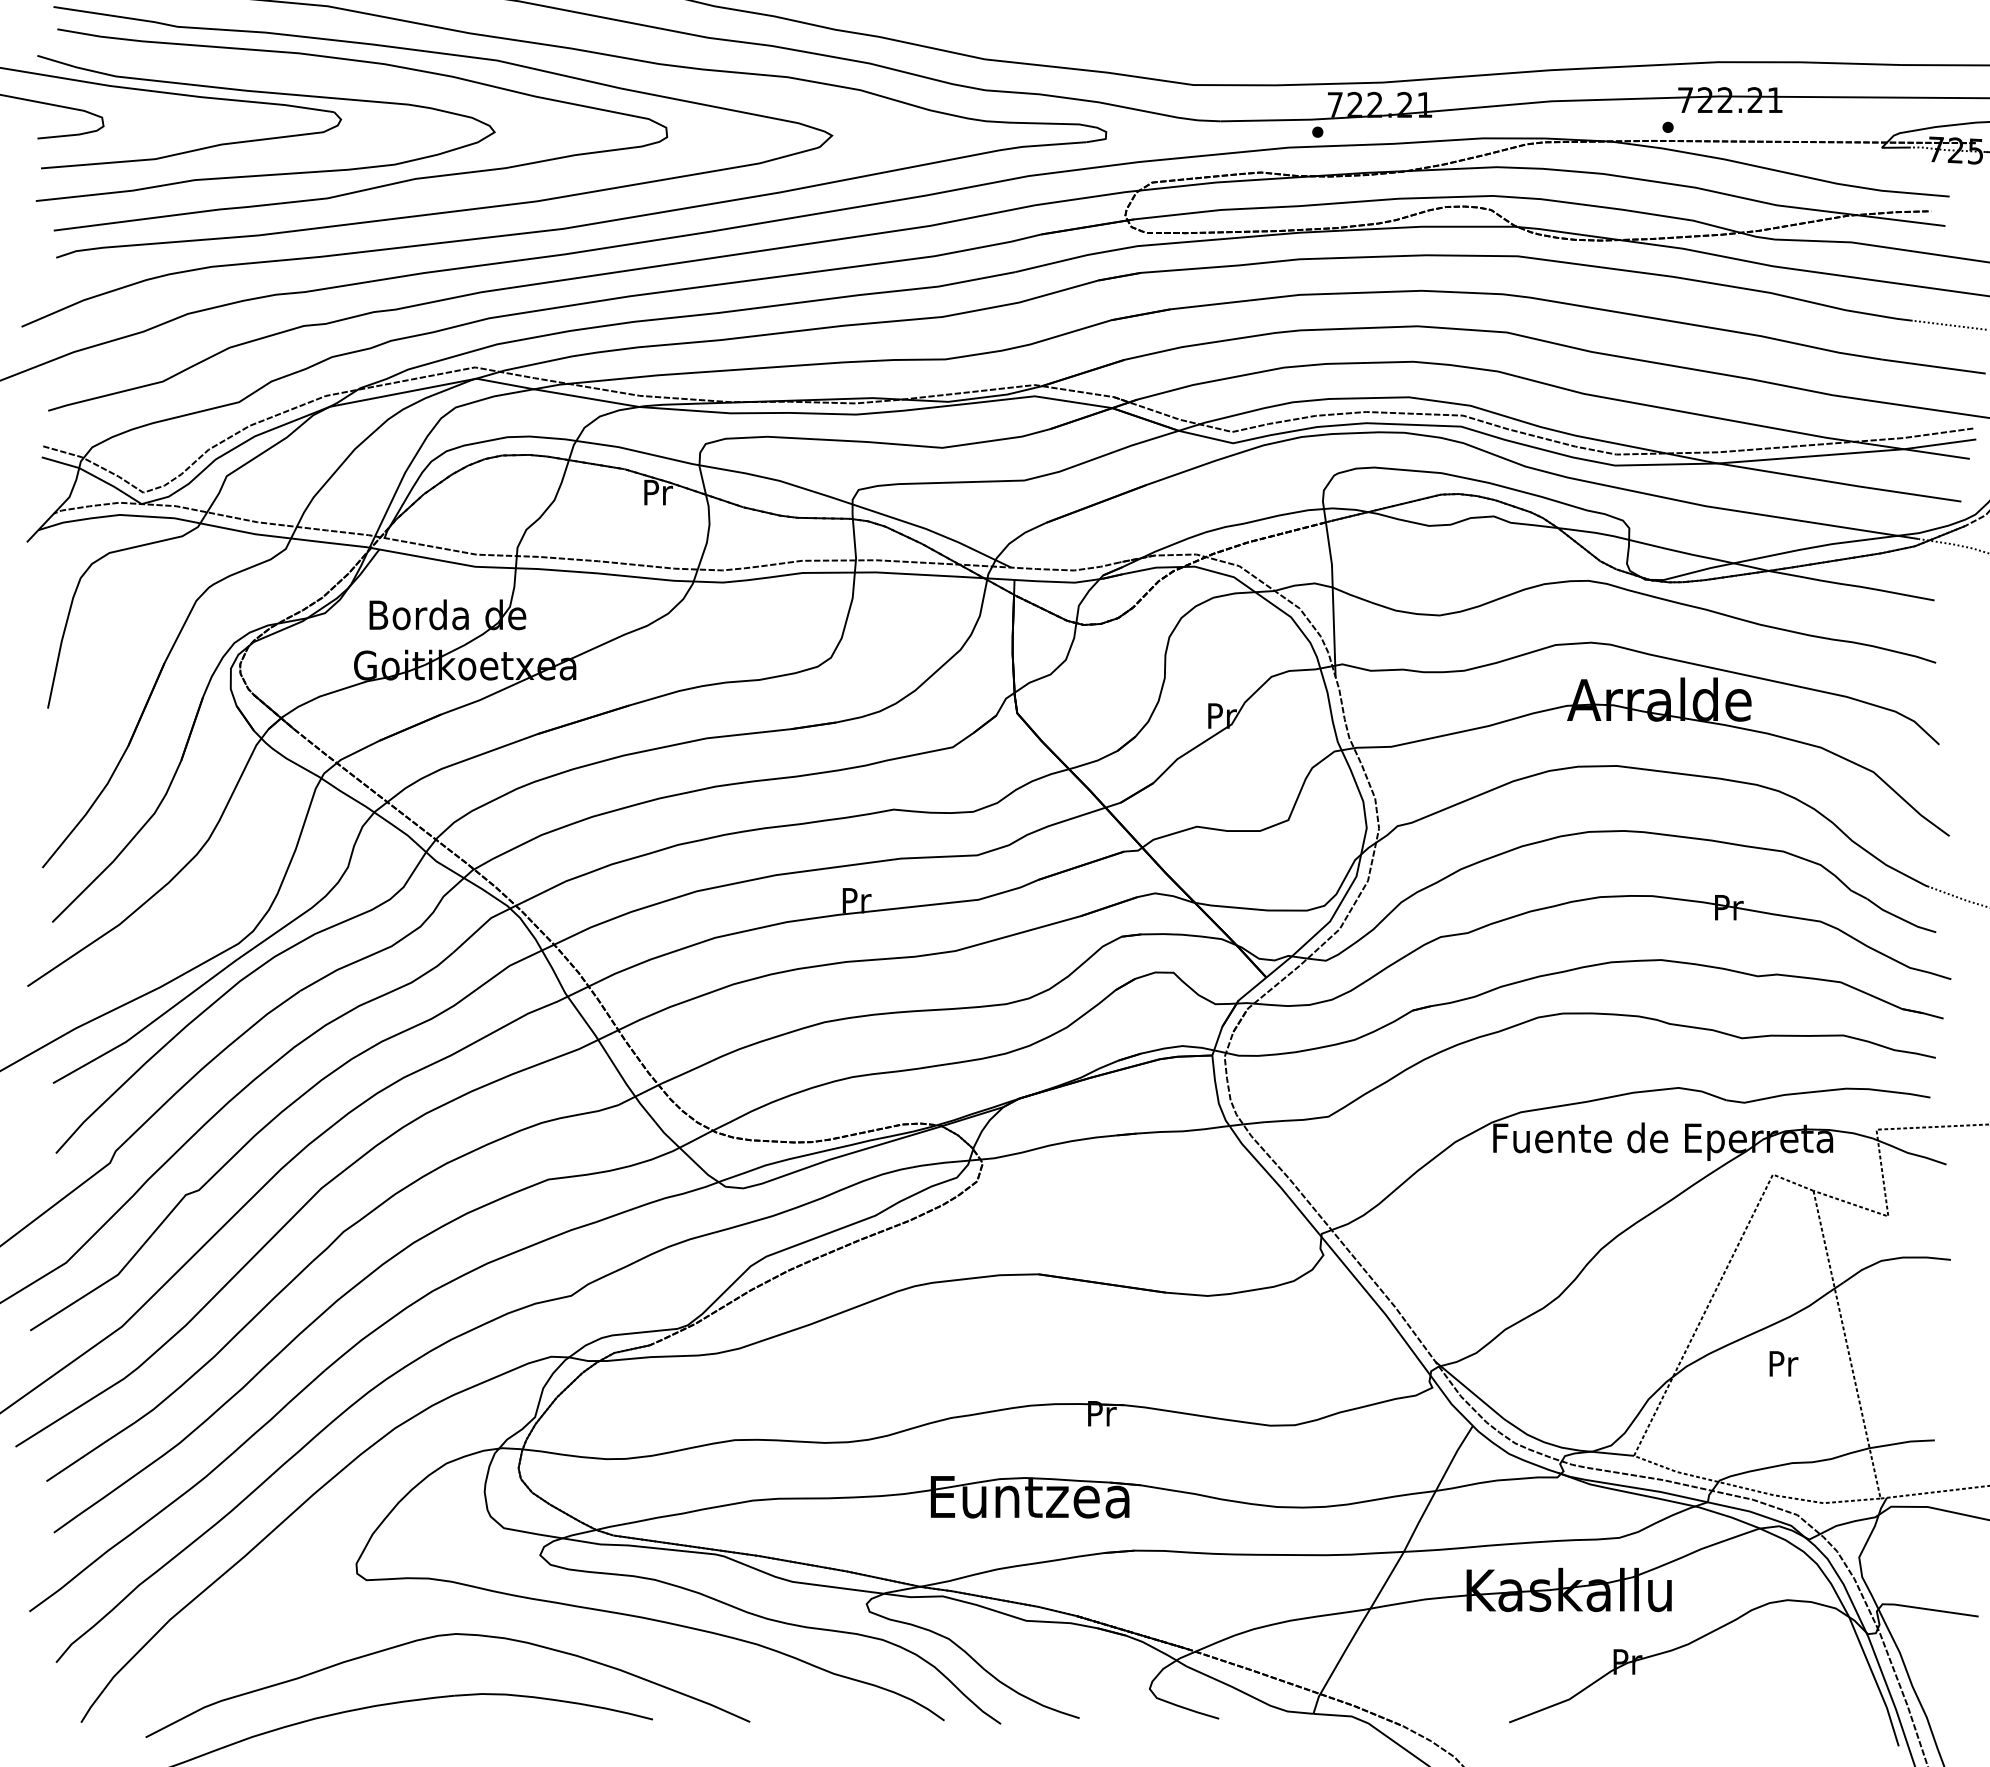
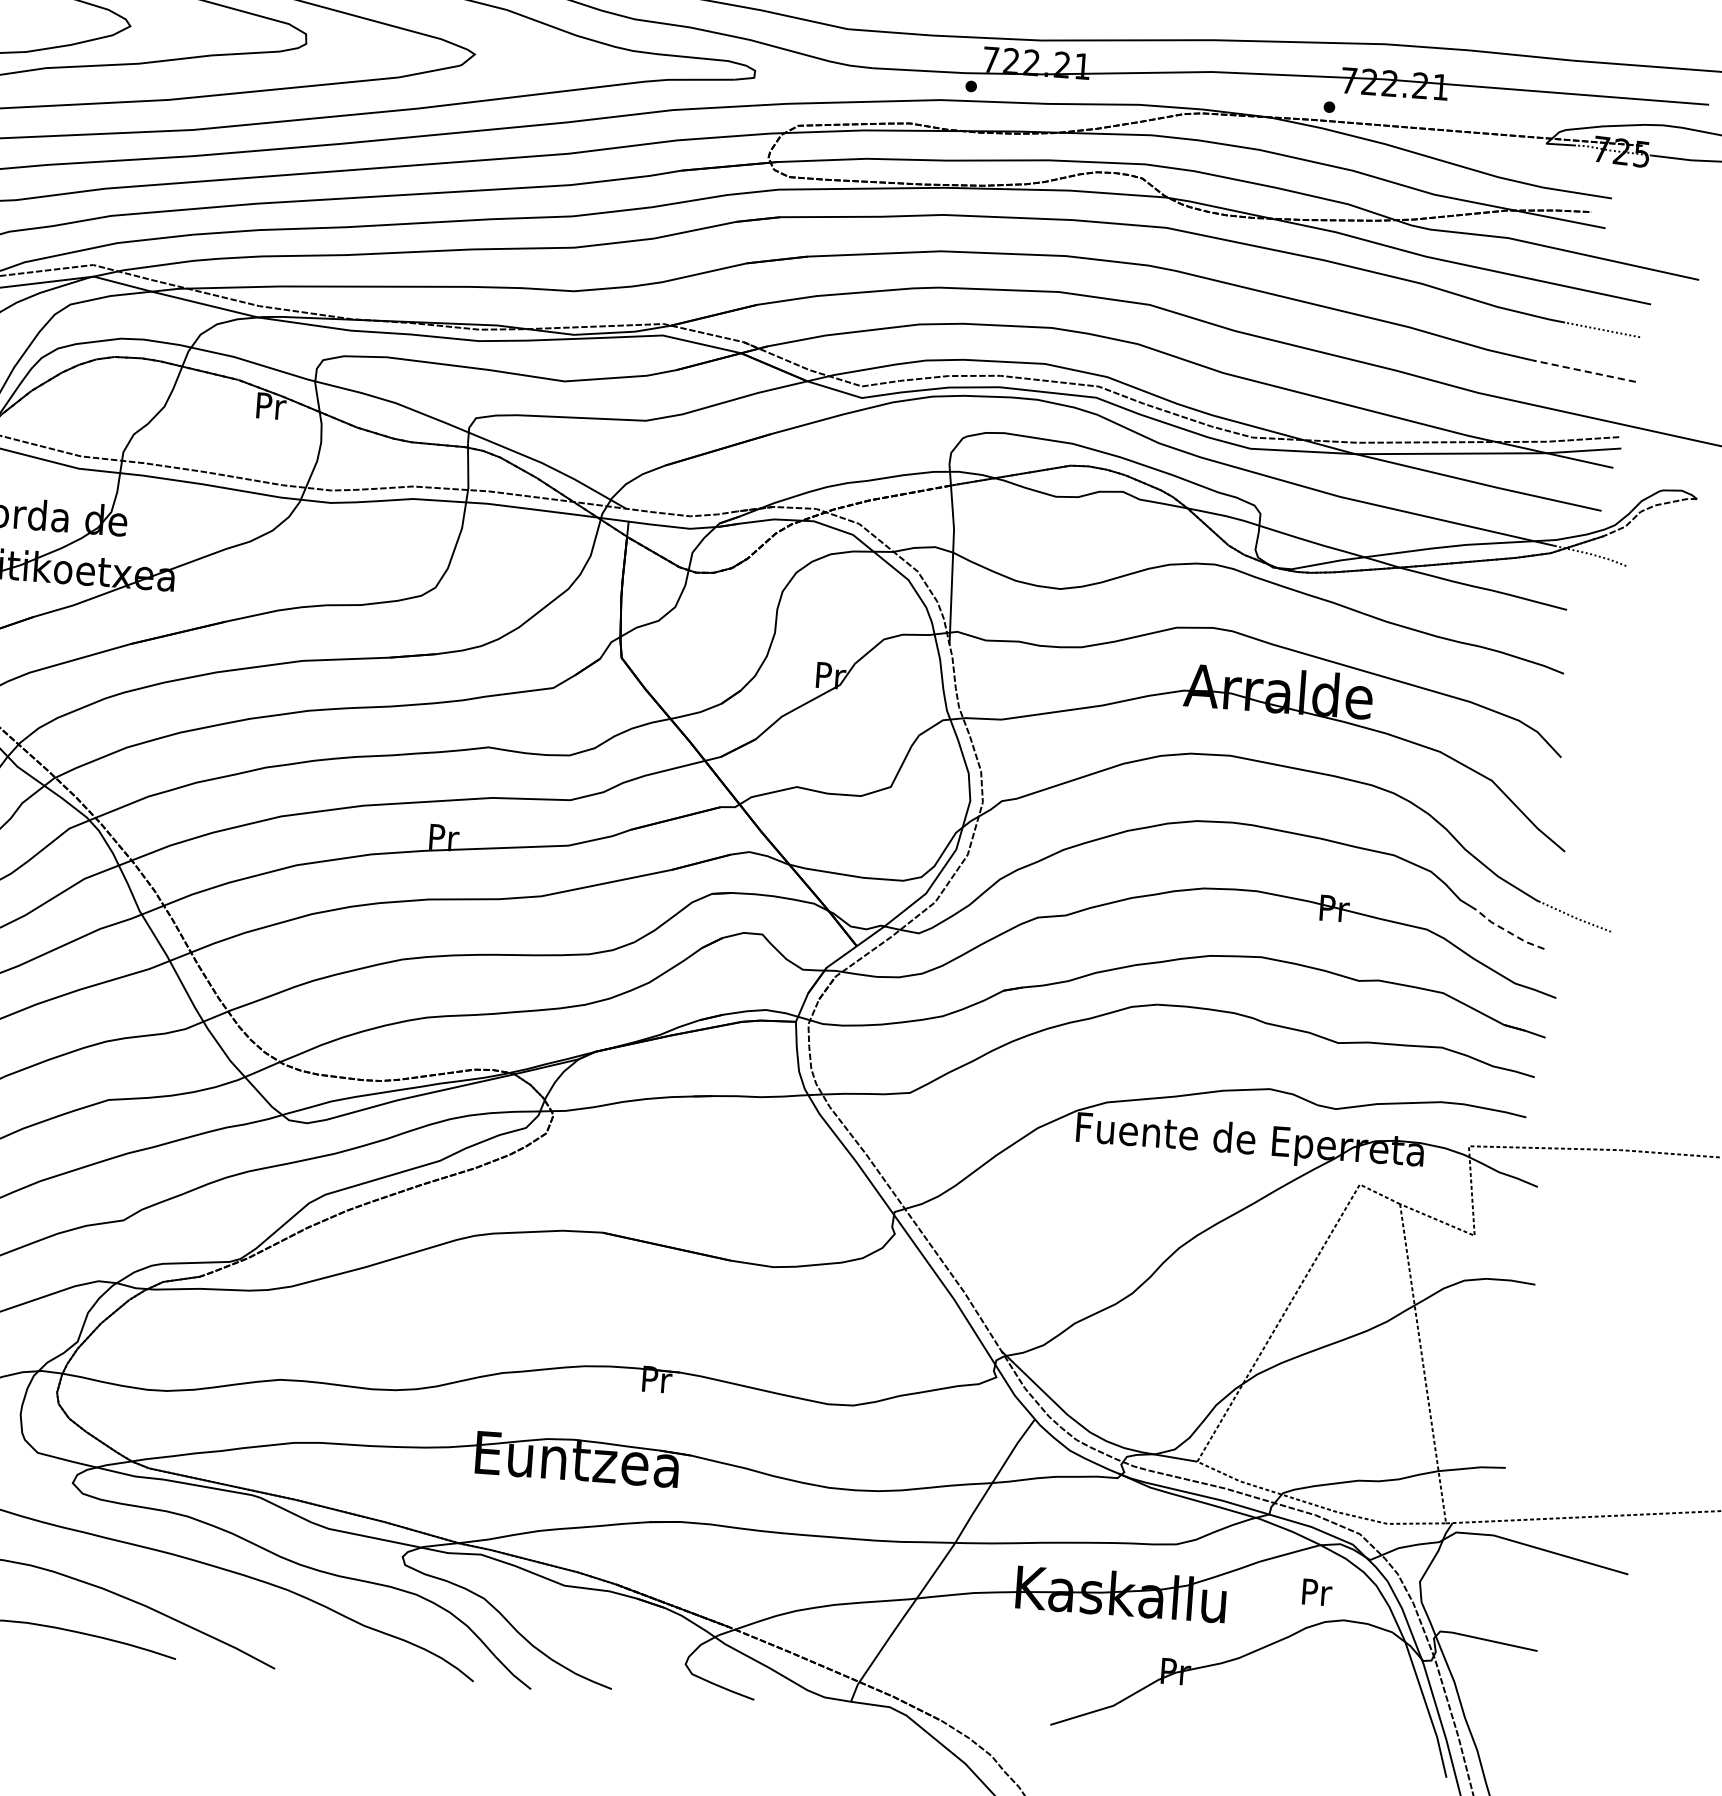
line: (1934, 366) -> (1584, 370), solid -> dashed
line: (1900, 918) -> (1508, 932), solid -> dashed
text: (1783, 1363) -> (1316, 1592), moved

